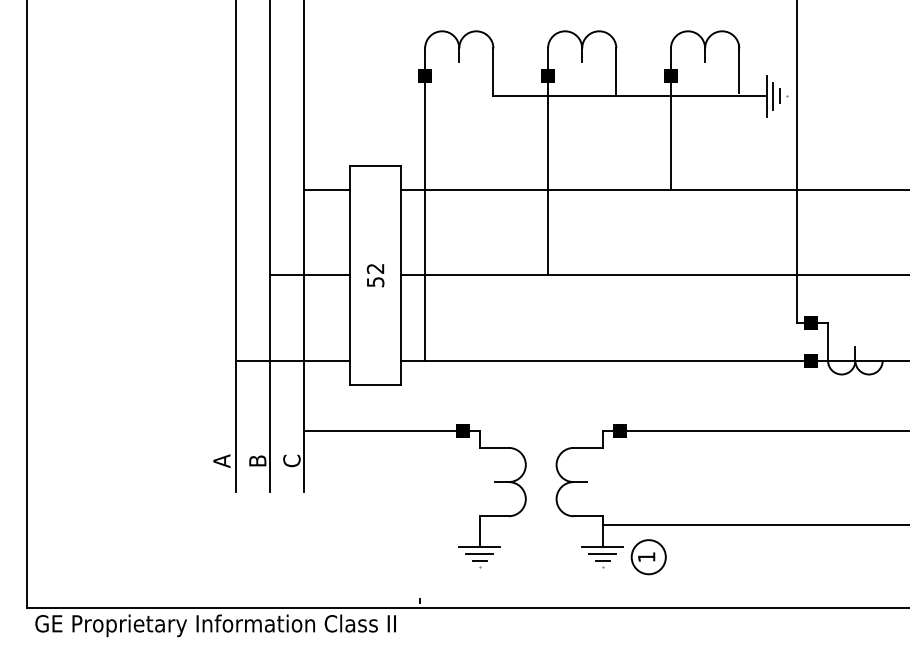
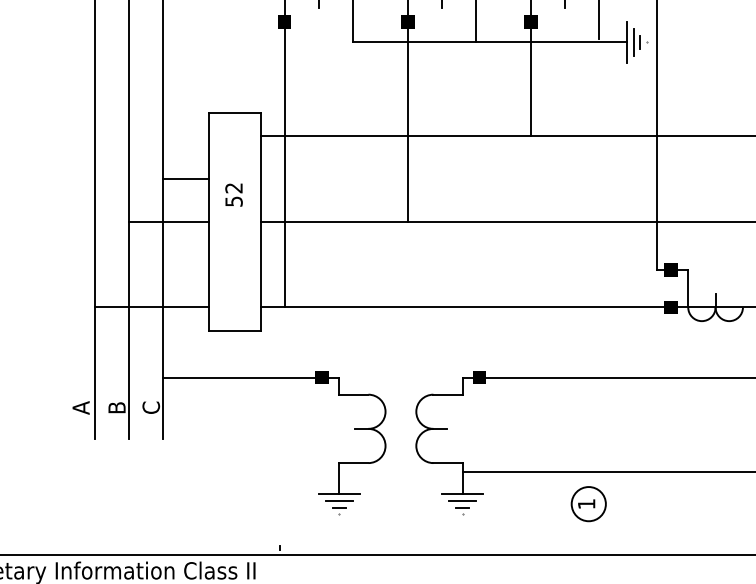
line: (326, 190) -> (185, 178), moved
text: (375, 275) -> (233, 194), moved
part: (648, 557) -> (588, 504), moved

